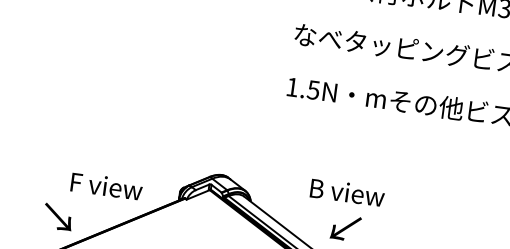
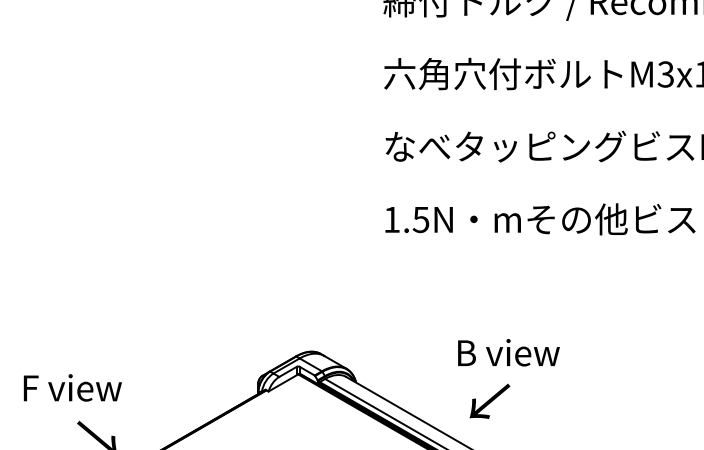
text: (106, 186) -> (72, 387), moved
text: (347, 192) -> (508, 352), moved

